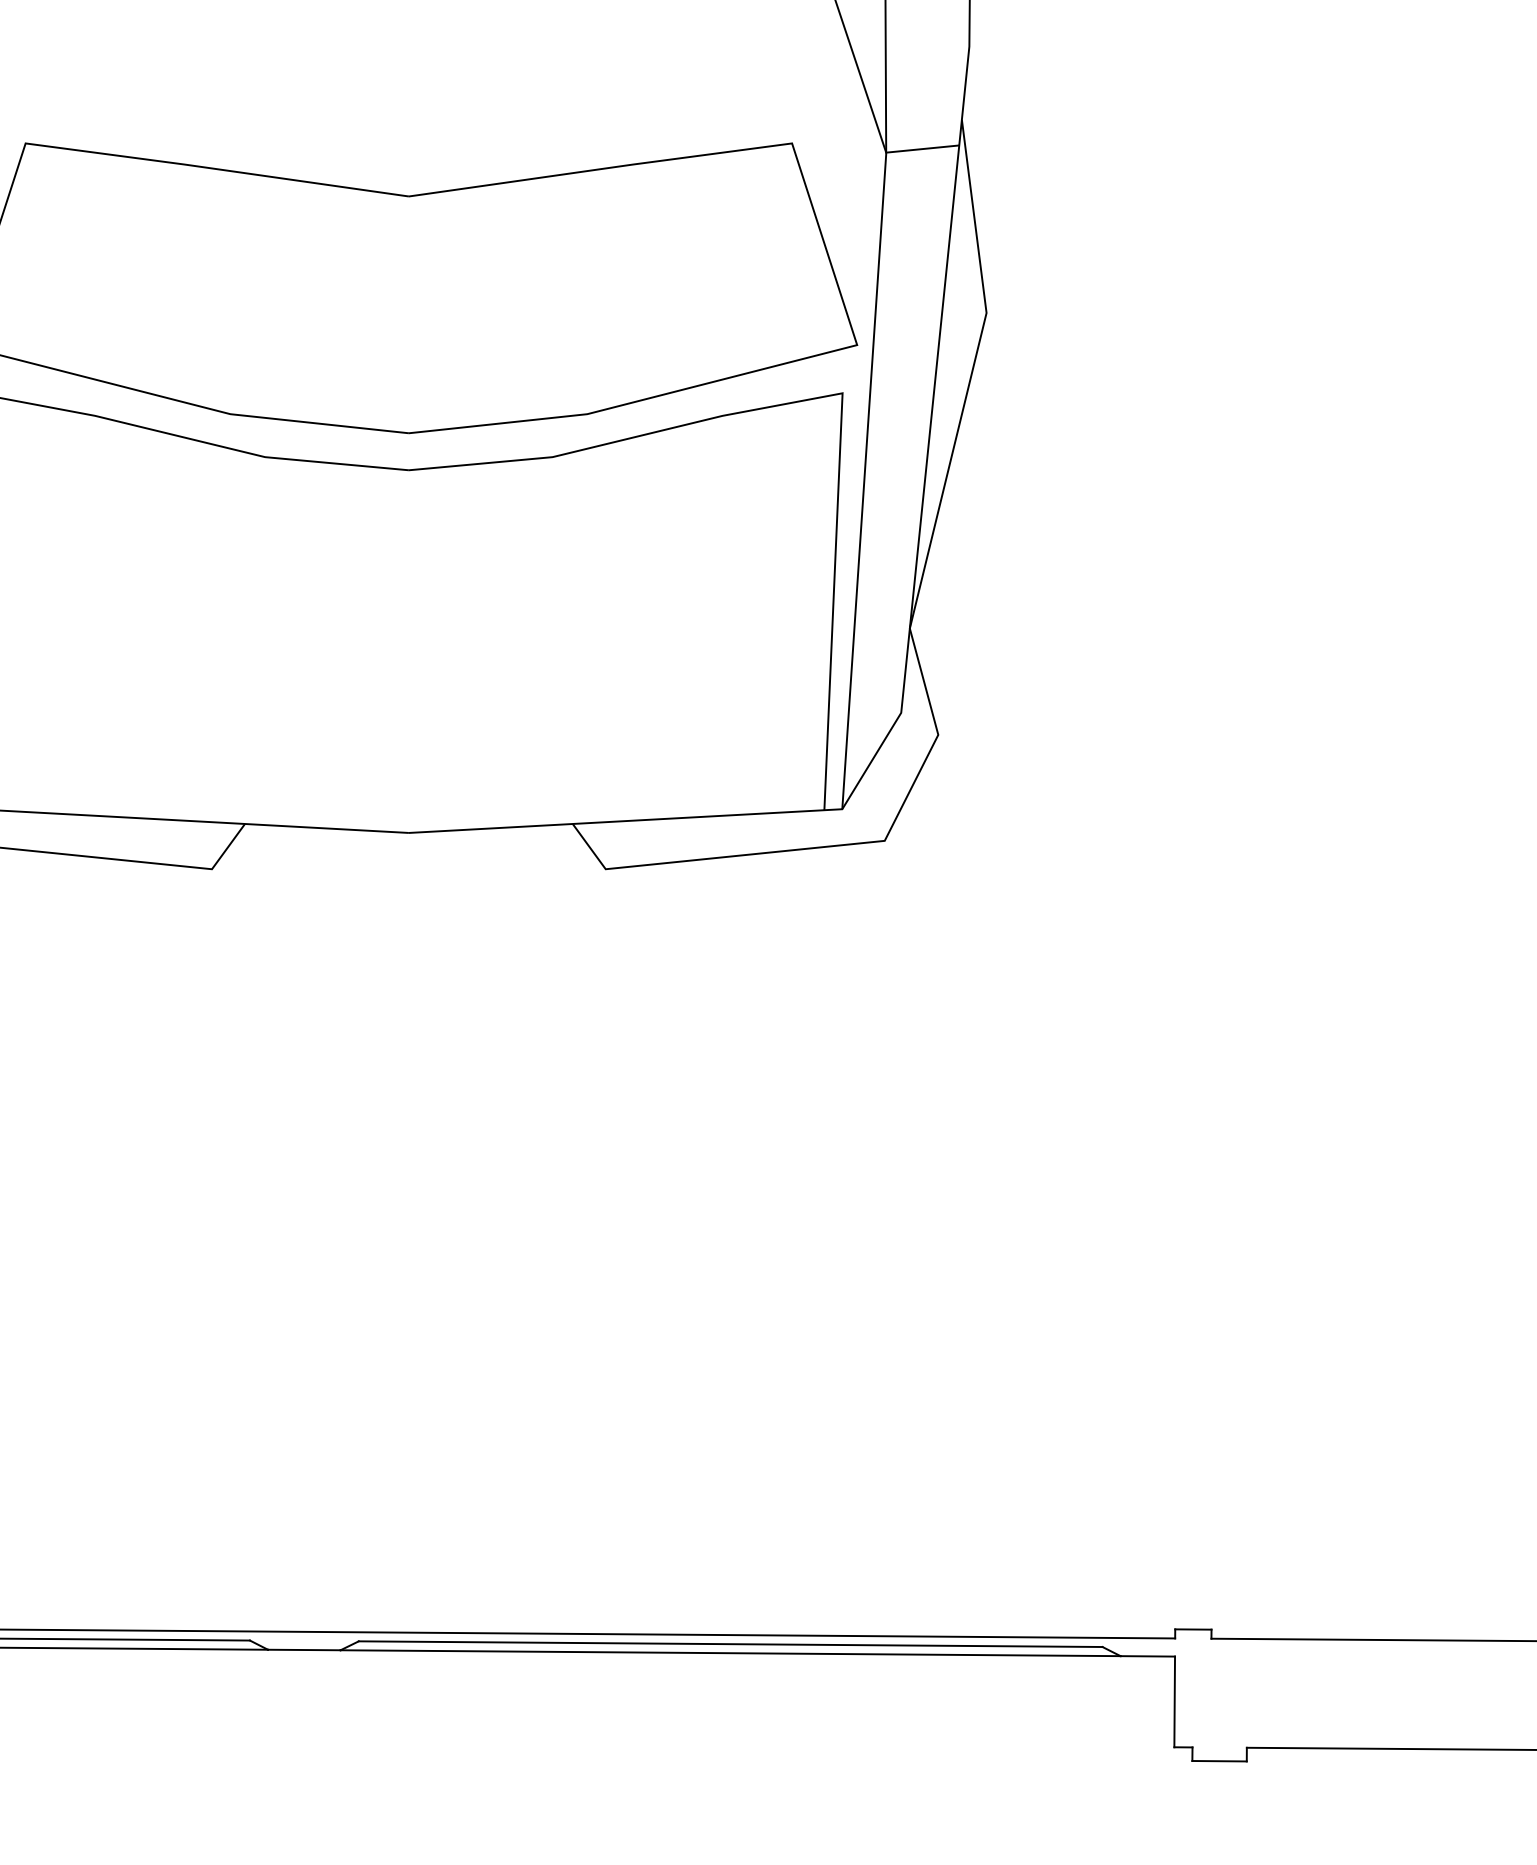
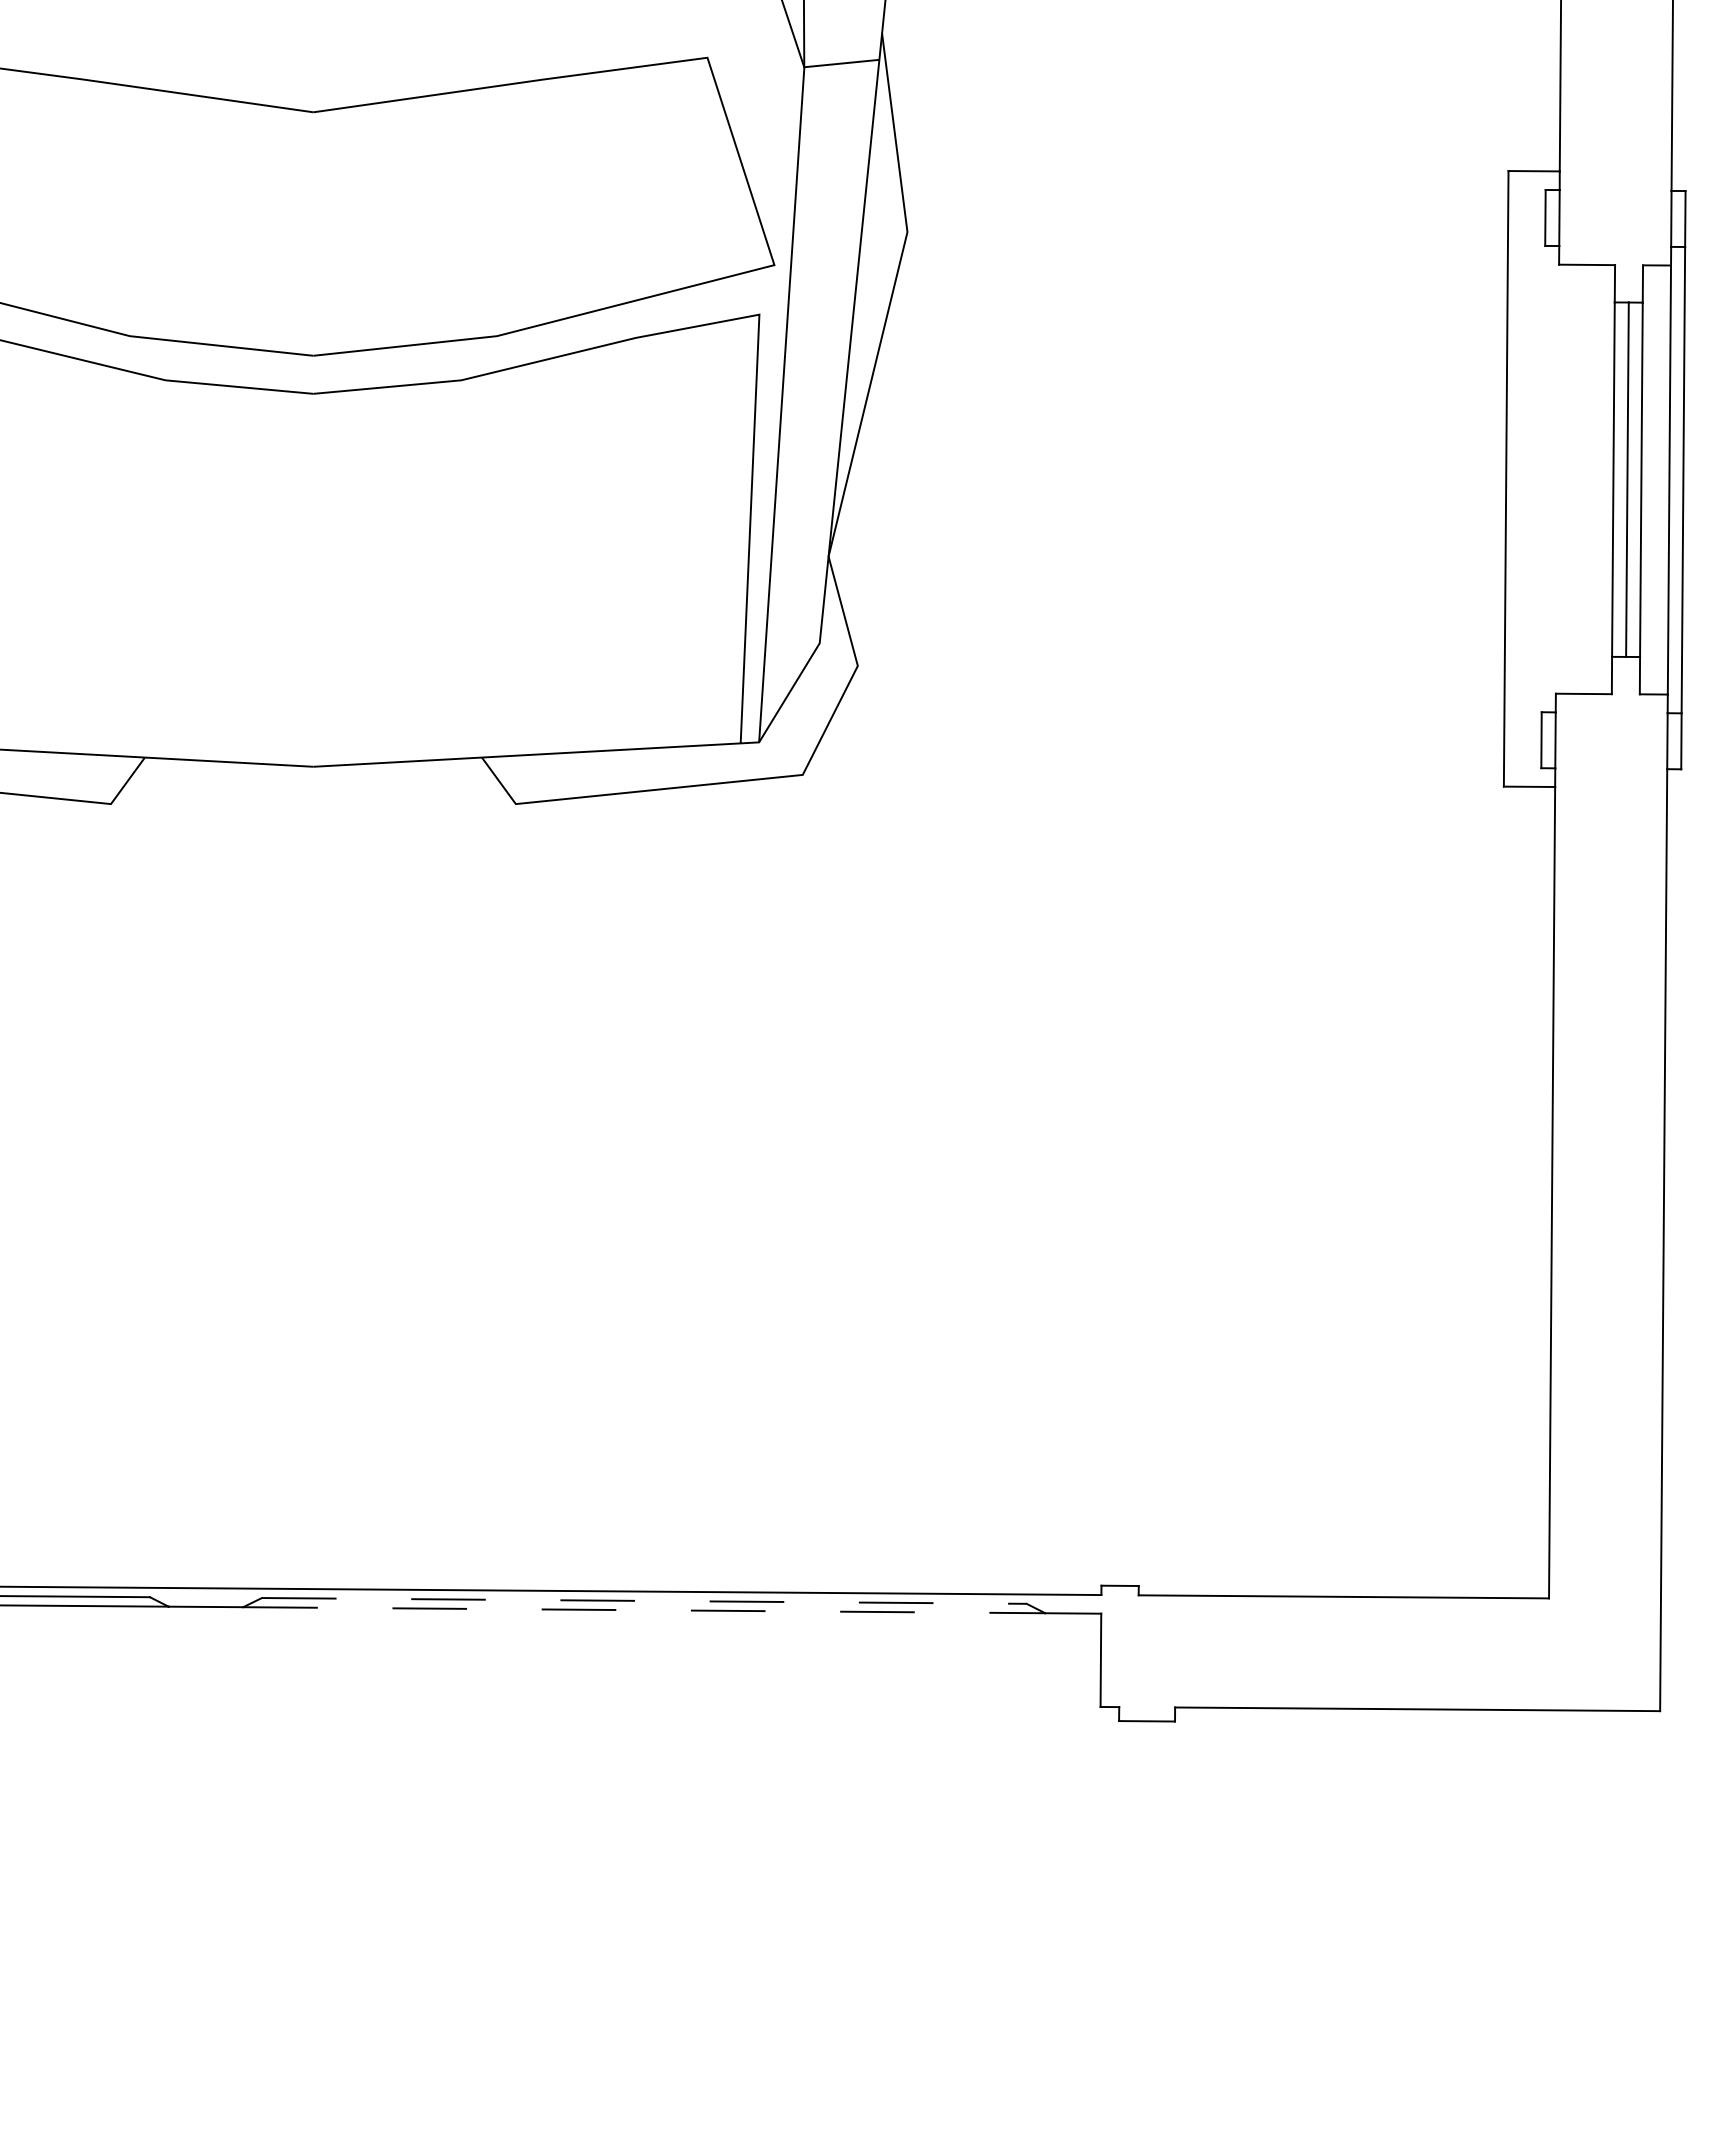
line: (730, 1643) -> (644, 1600), solid -> dashed
line: (730, 1653) -> (644, 1610), solid -> dashed

